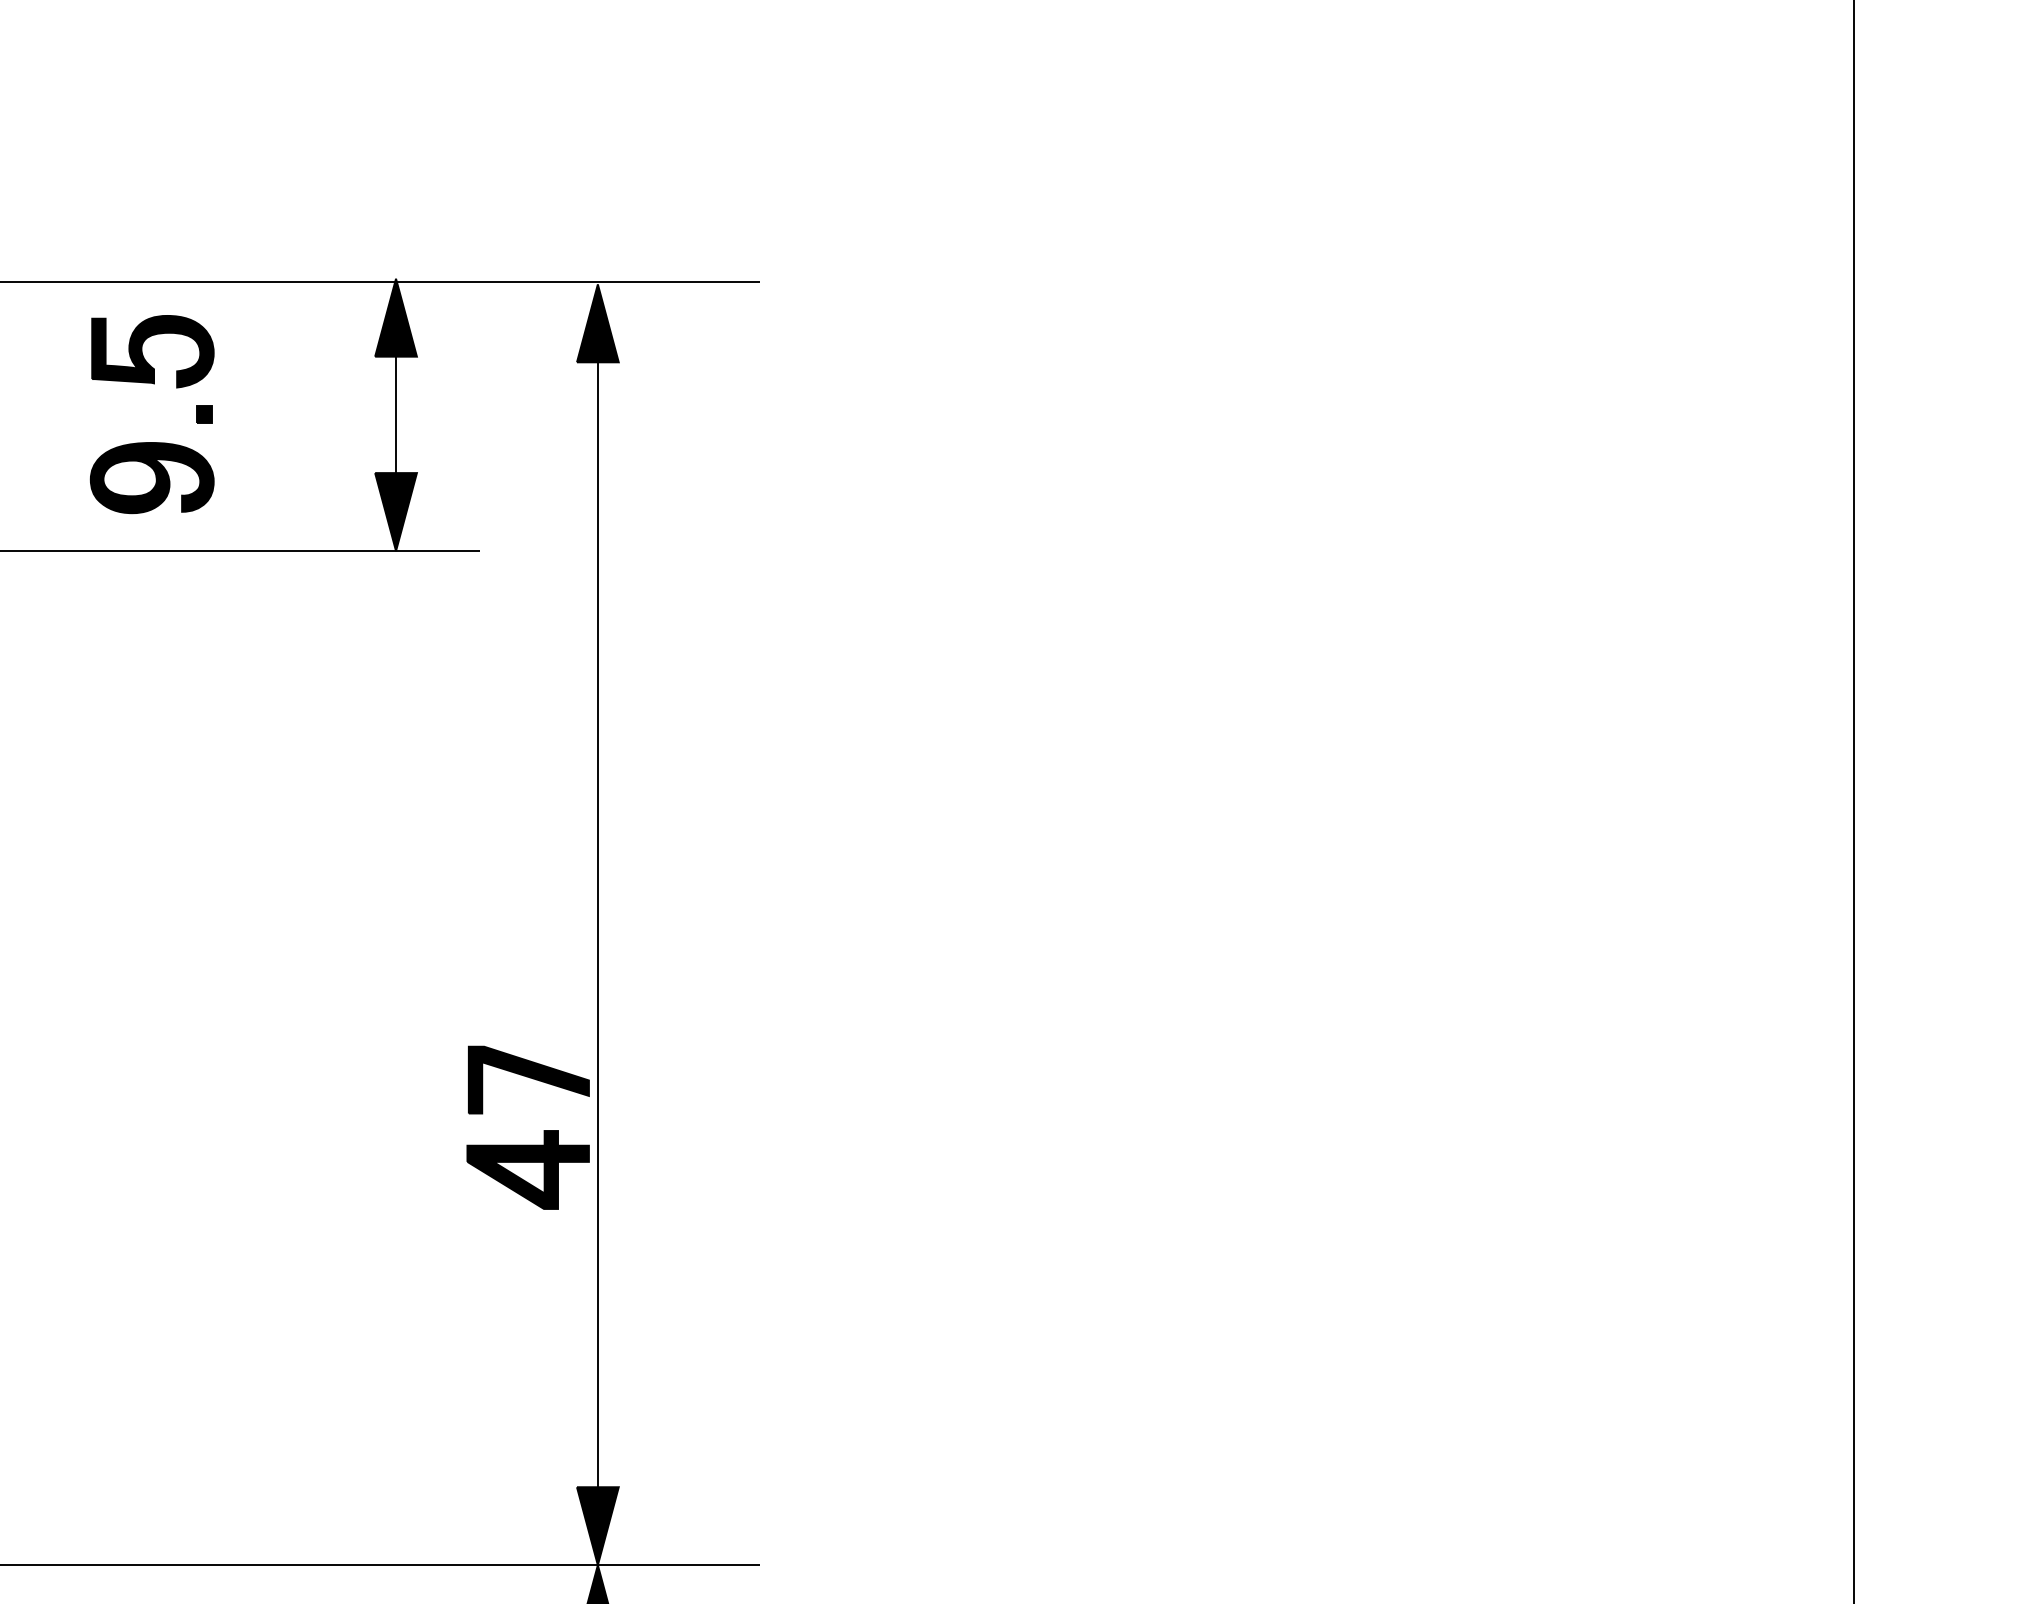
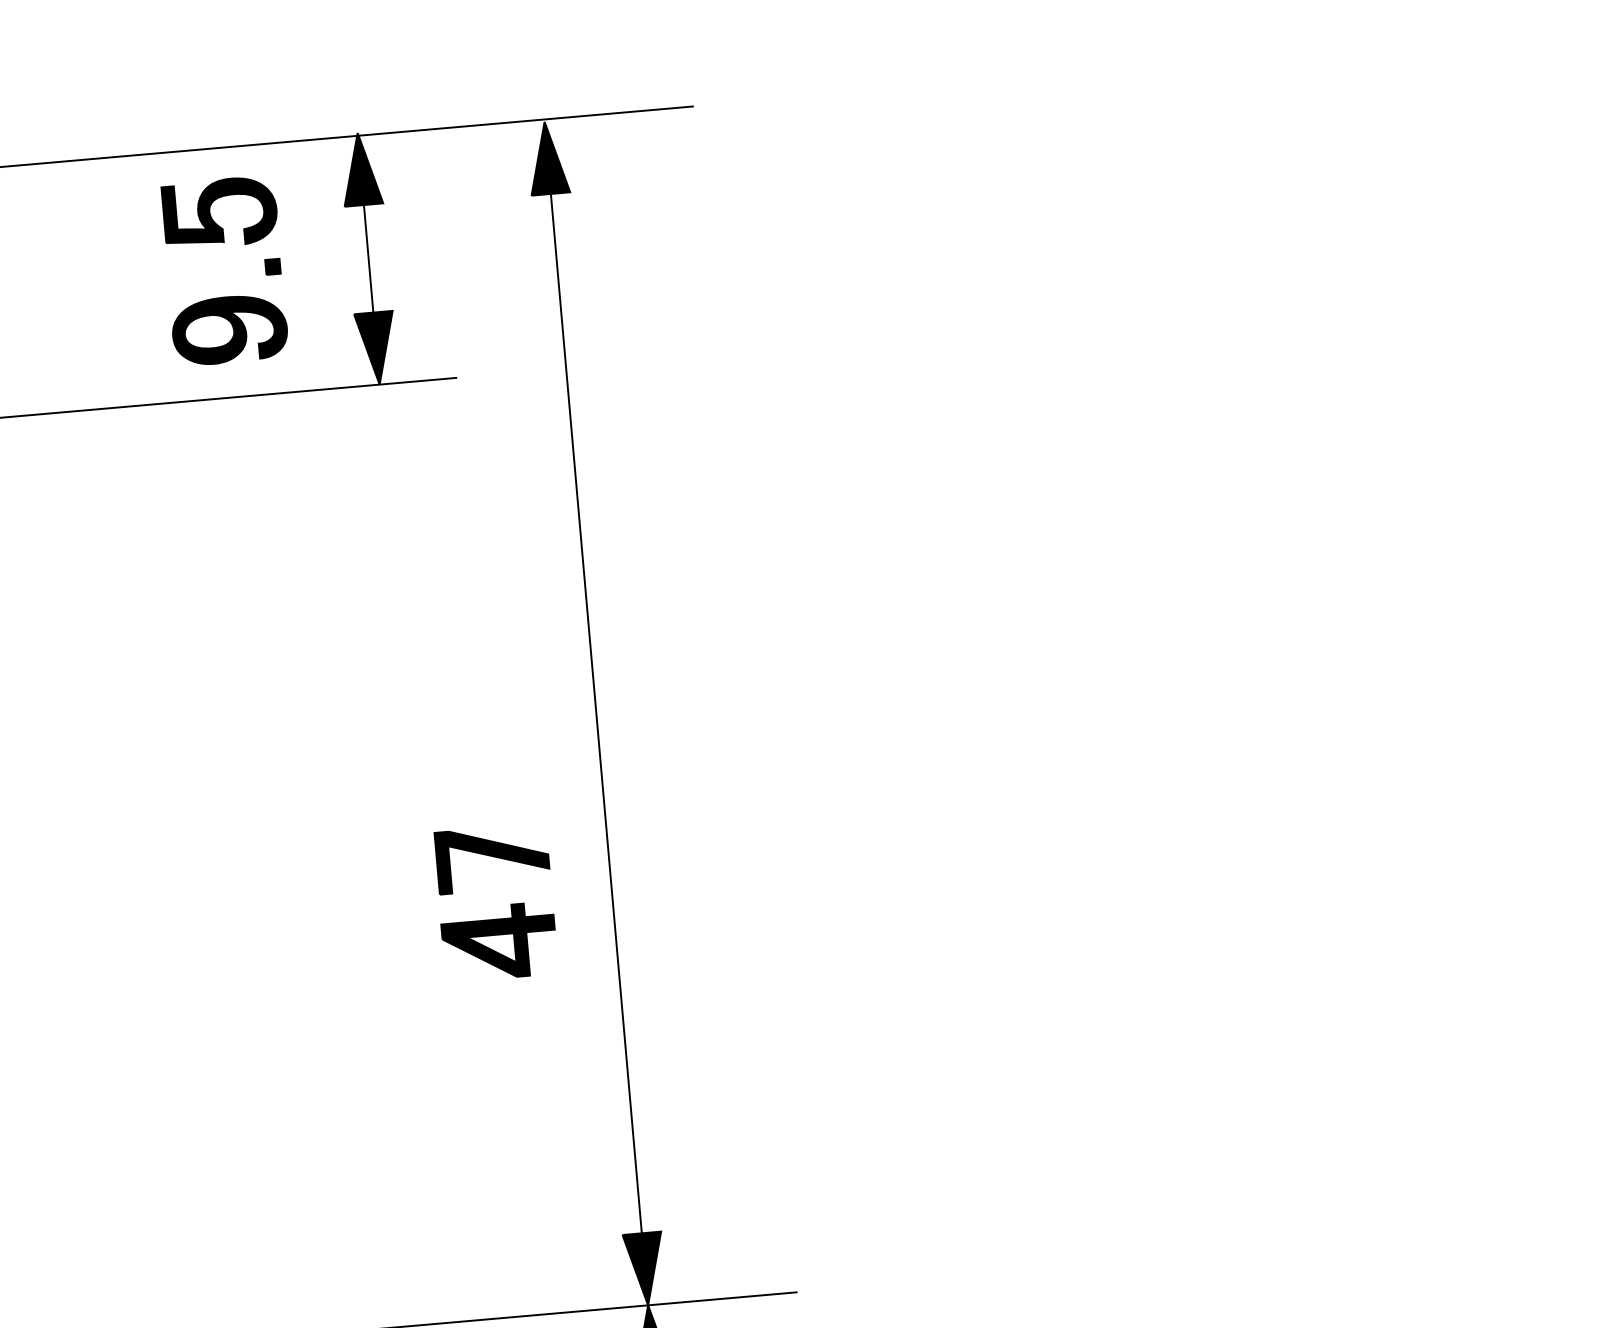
part: (151, 442) -> (226, 296), moved
part: (543, 1130) -> (510, 904), moved

